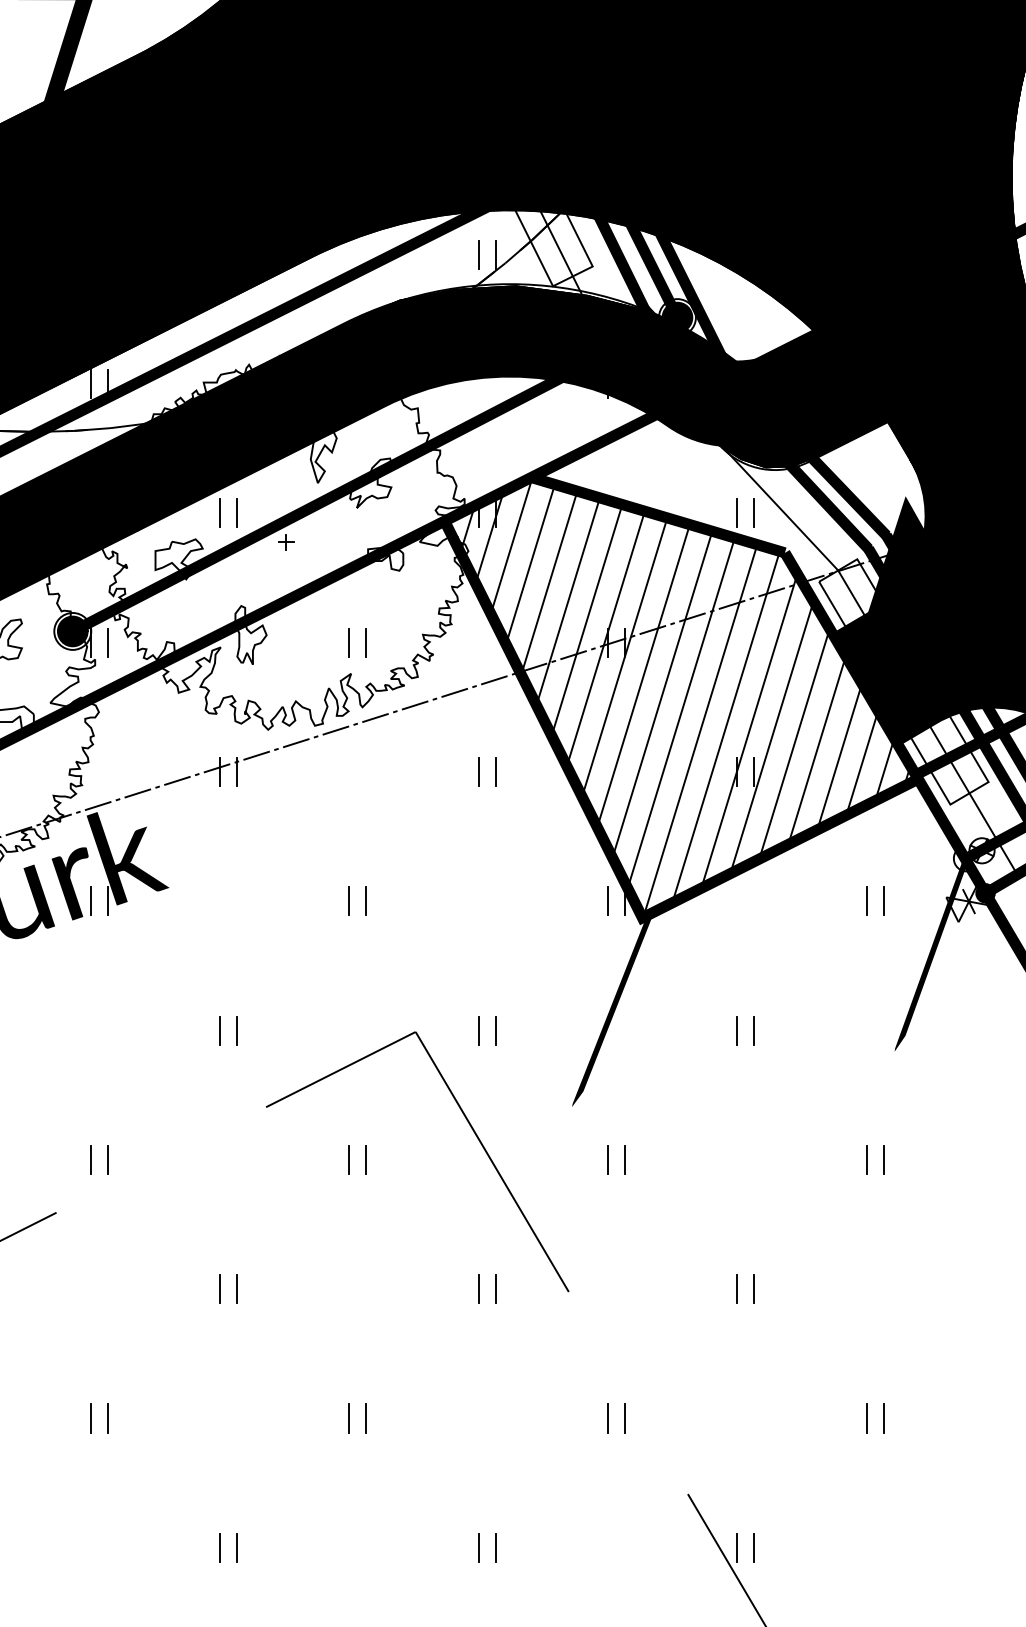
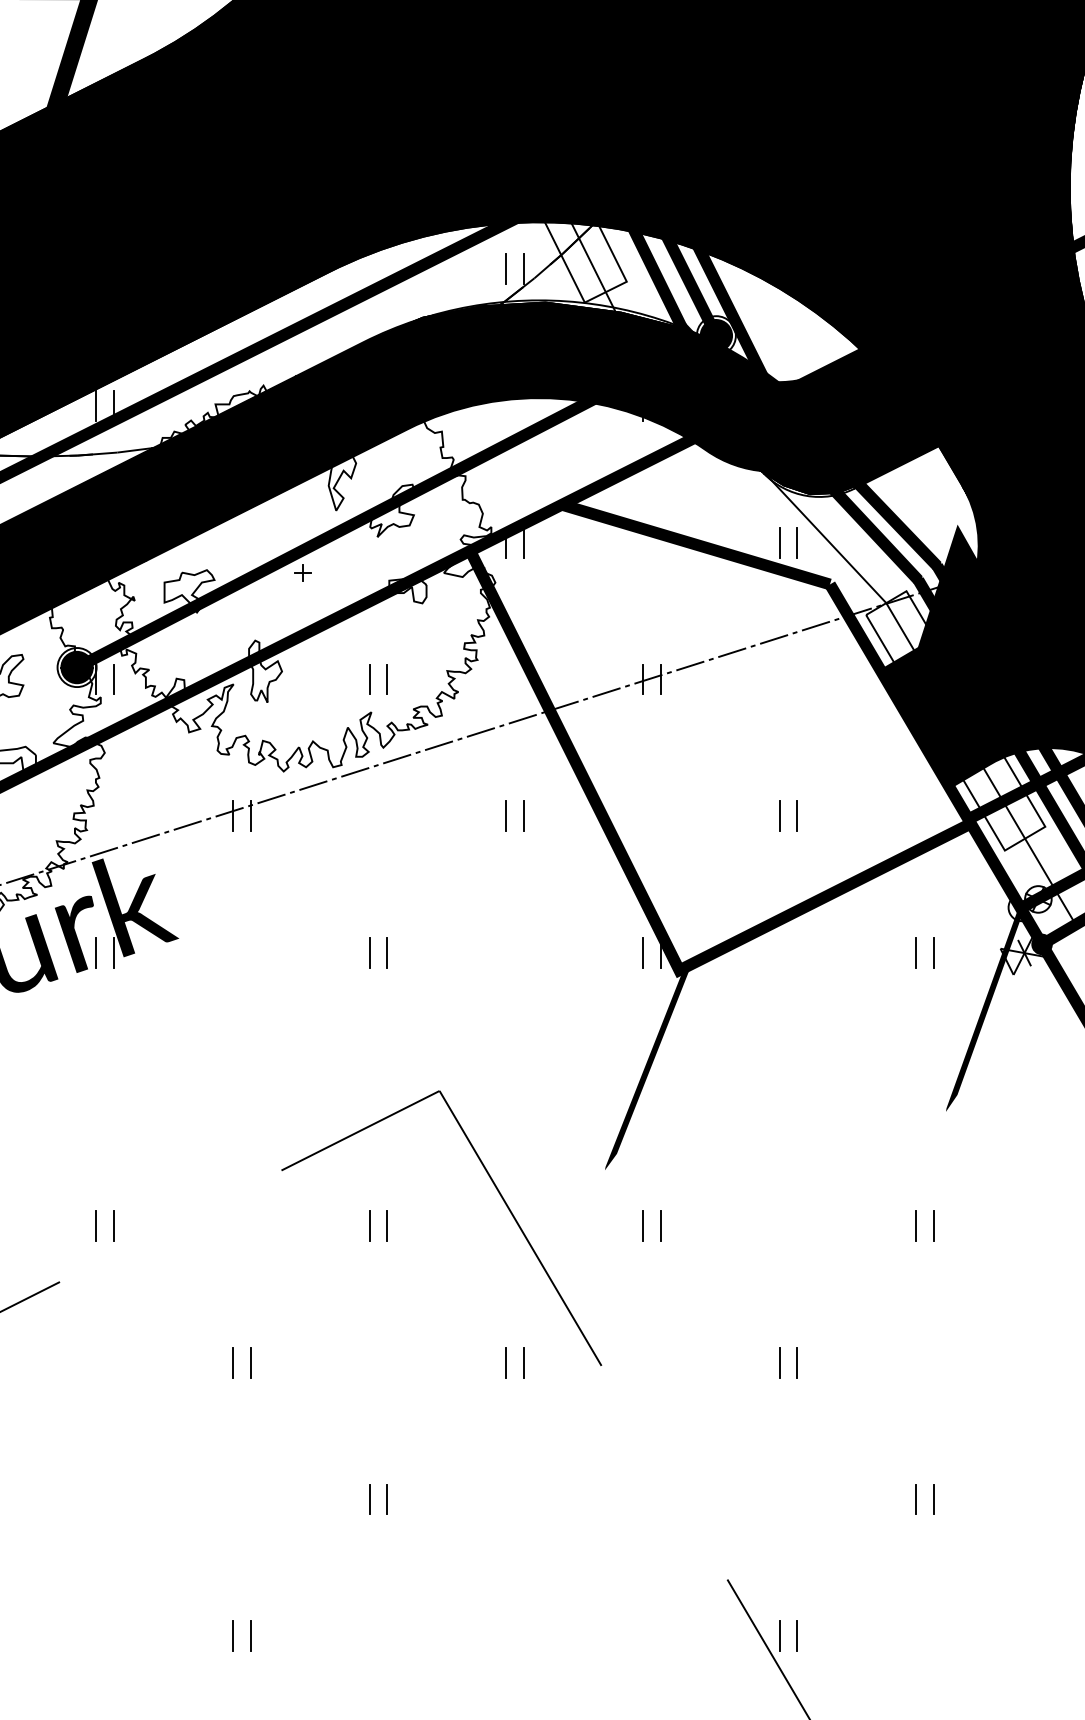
part: (220, 513) -> (233, 542), removed
hatch: (677, 697) -> (716, 737), removed
part: (220, 1030) -> (233, 1089), removed
part: (478, 1030) -> (506, 1089), removed
part: (738, 1030) -> (780, 1089), removed
part: (91, 1418) -> (96, 1499), removed
part: (608, 1418) -> (643, 1499), removed
part: (478, 1547) -> (506, 1635), removed

